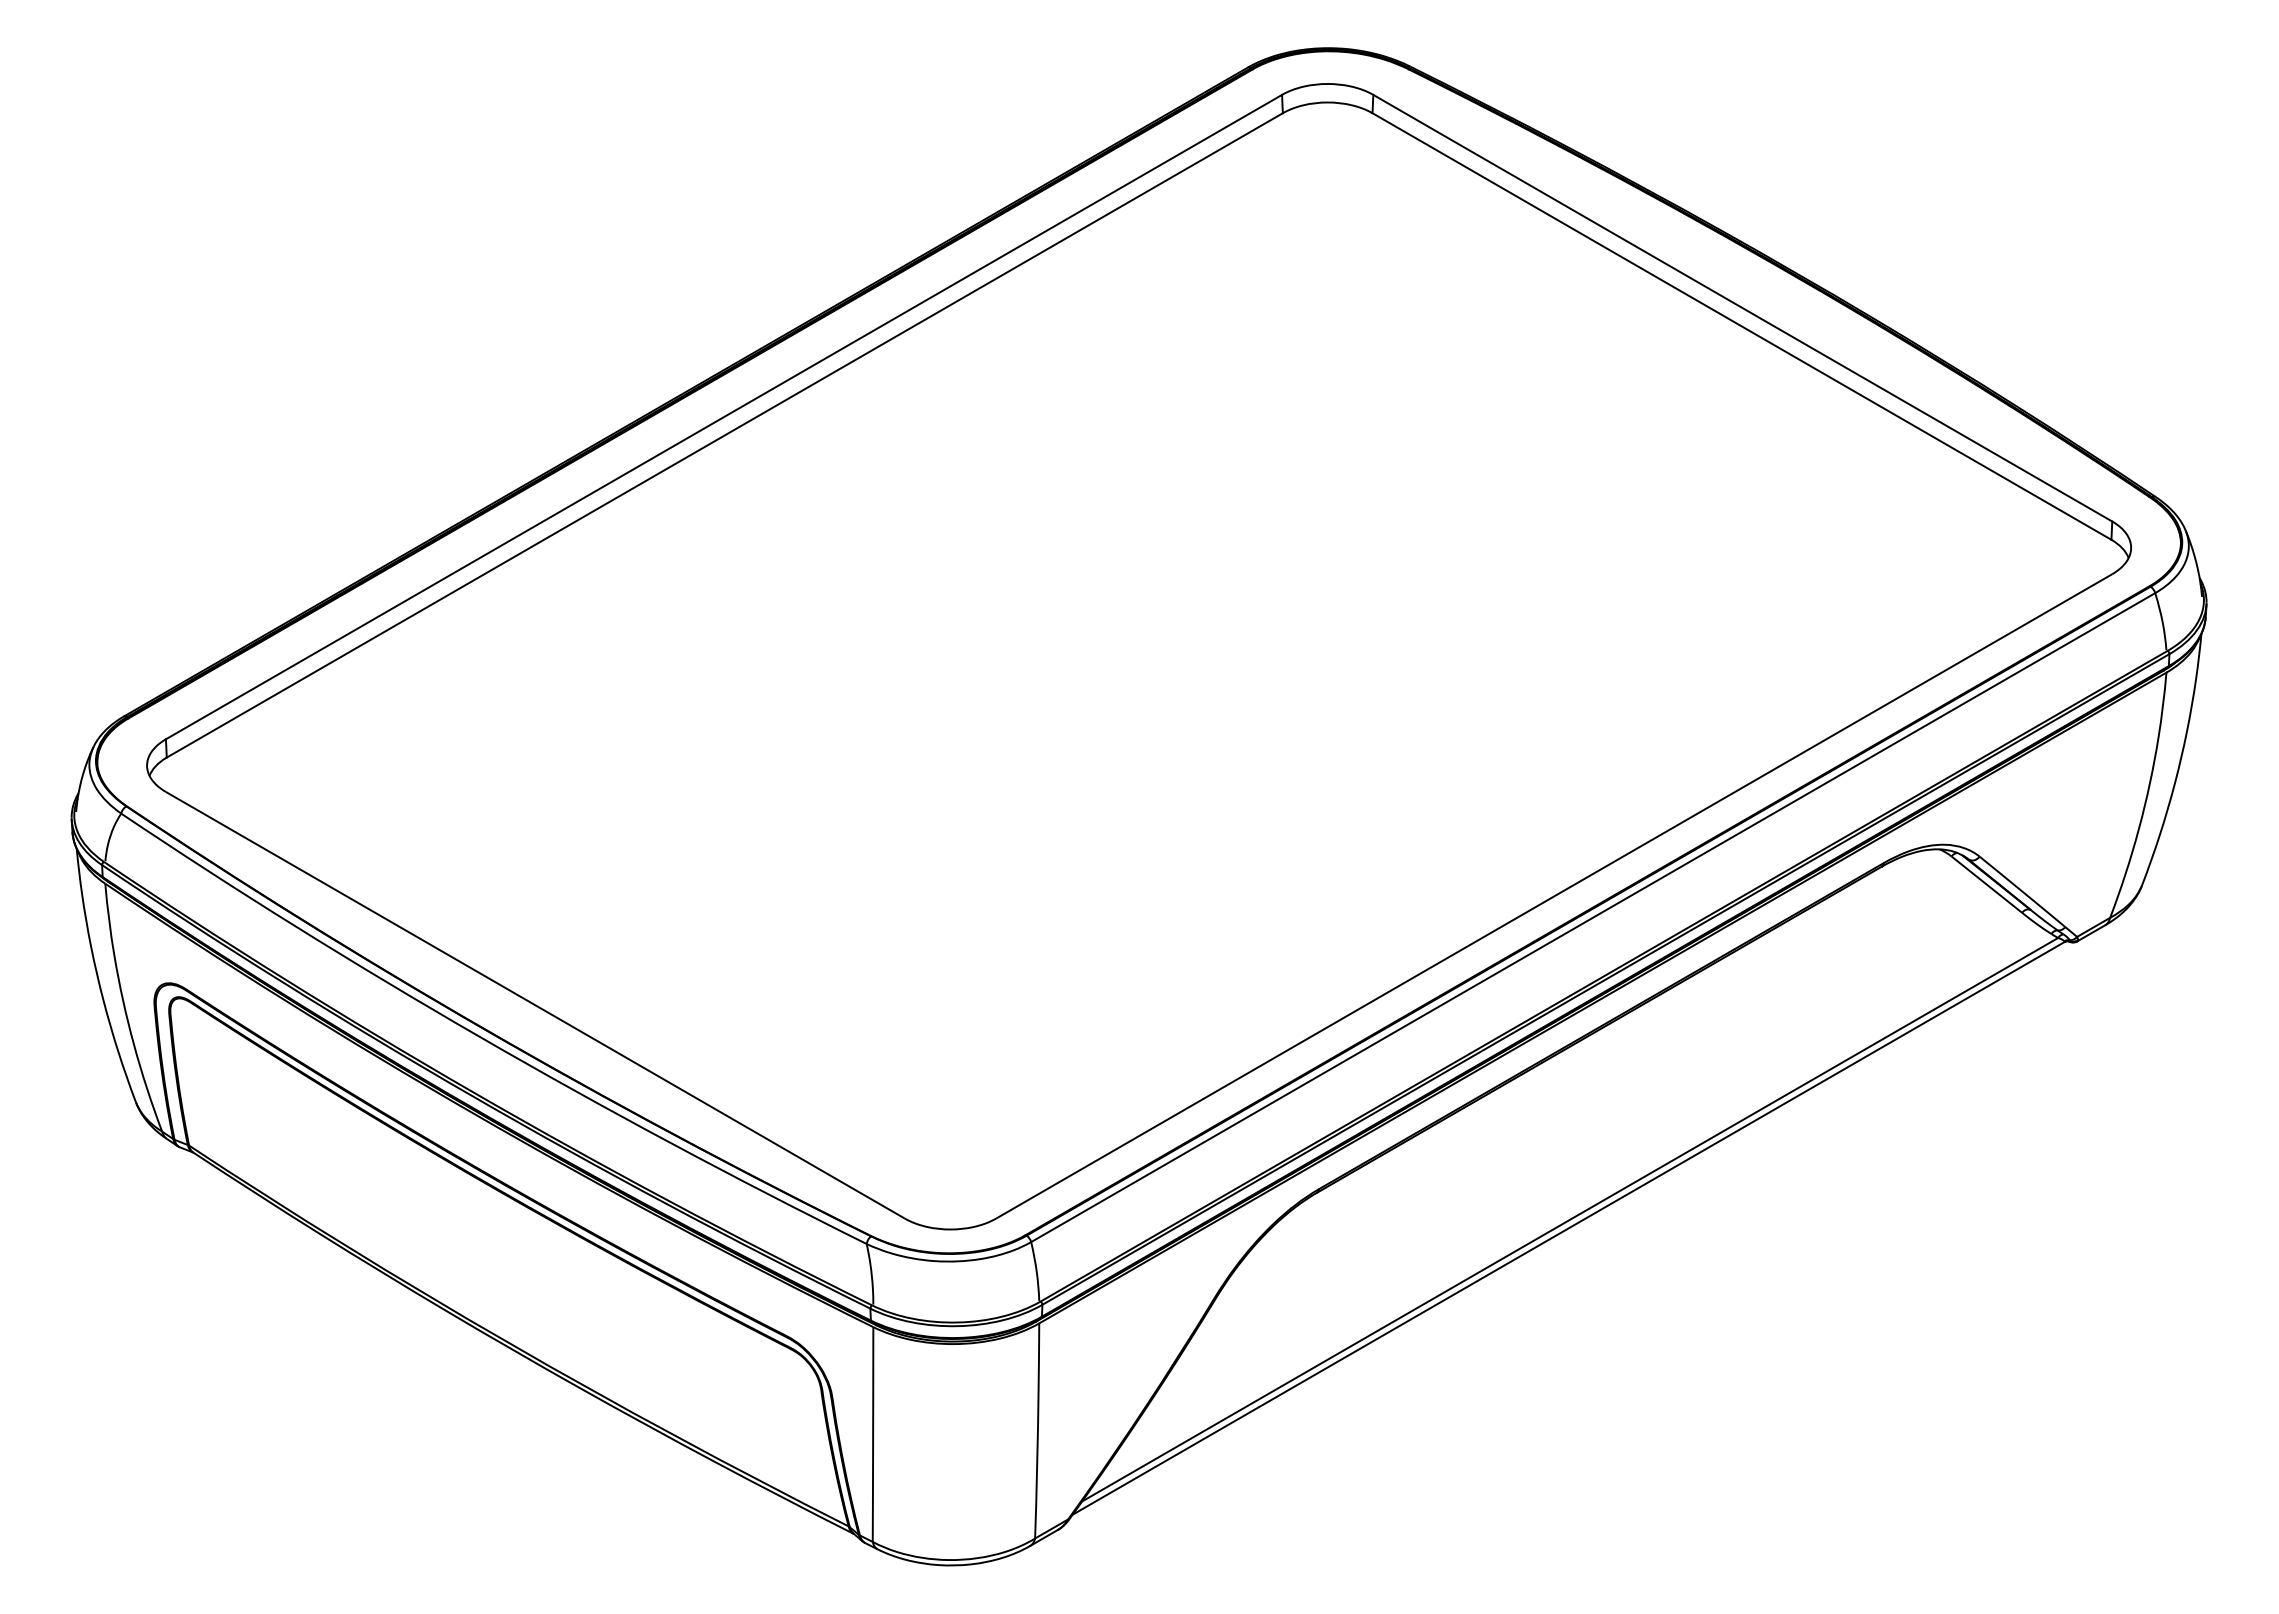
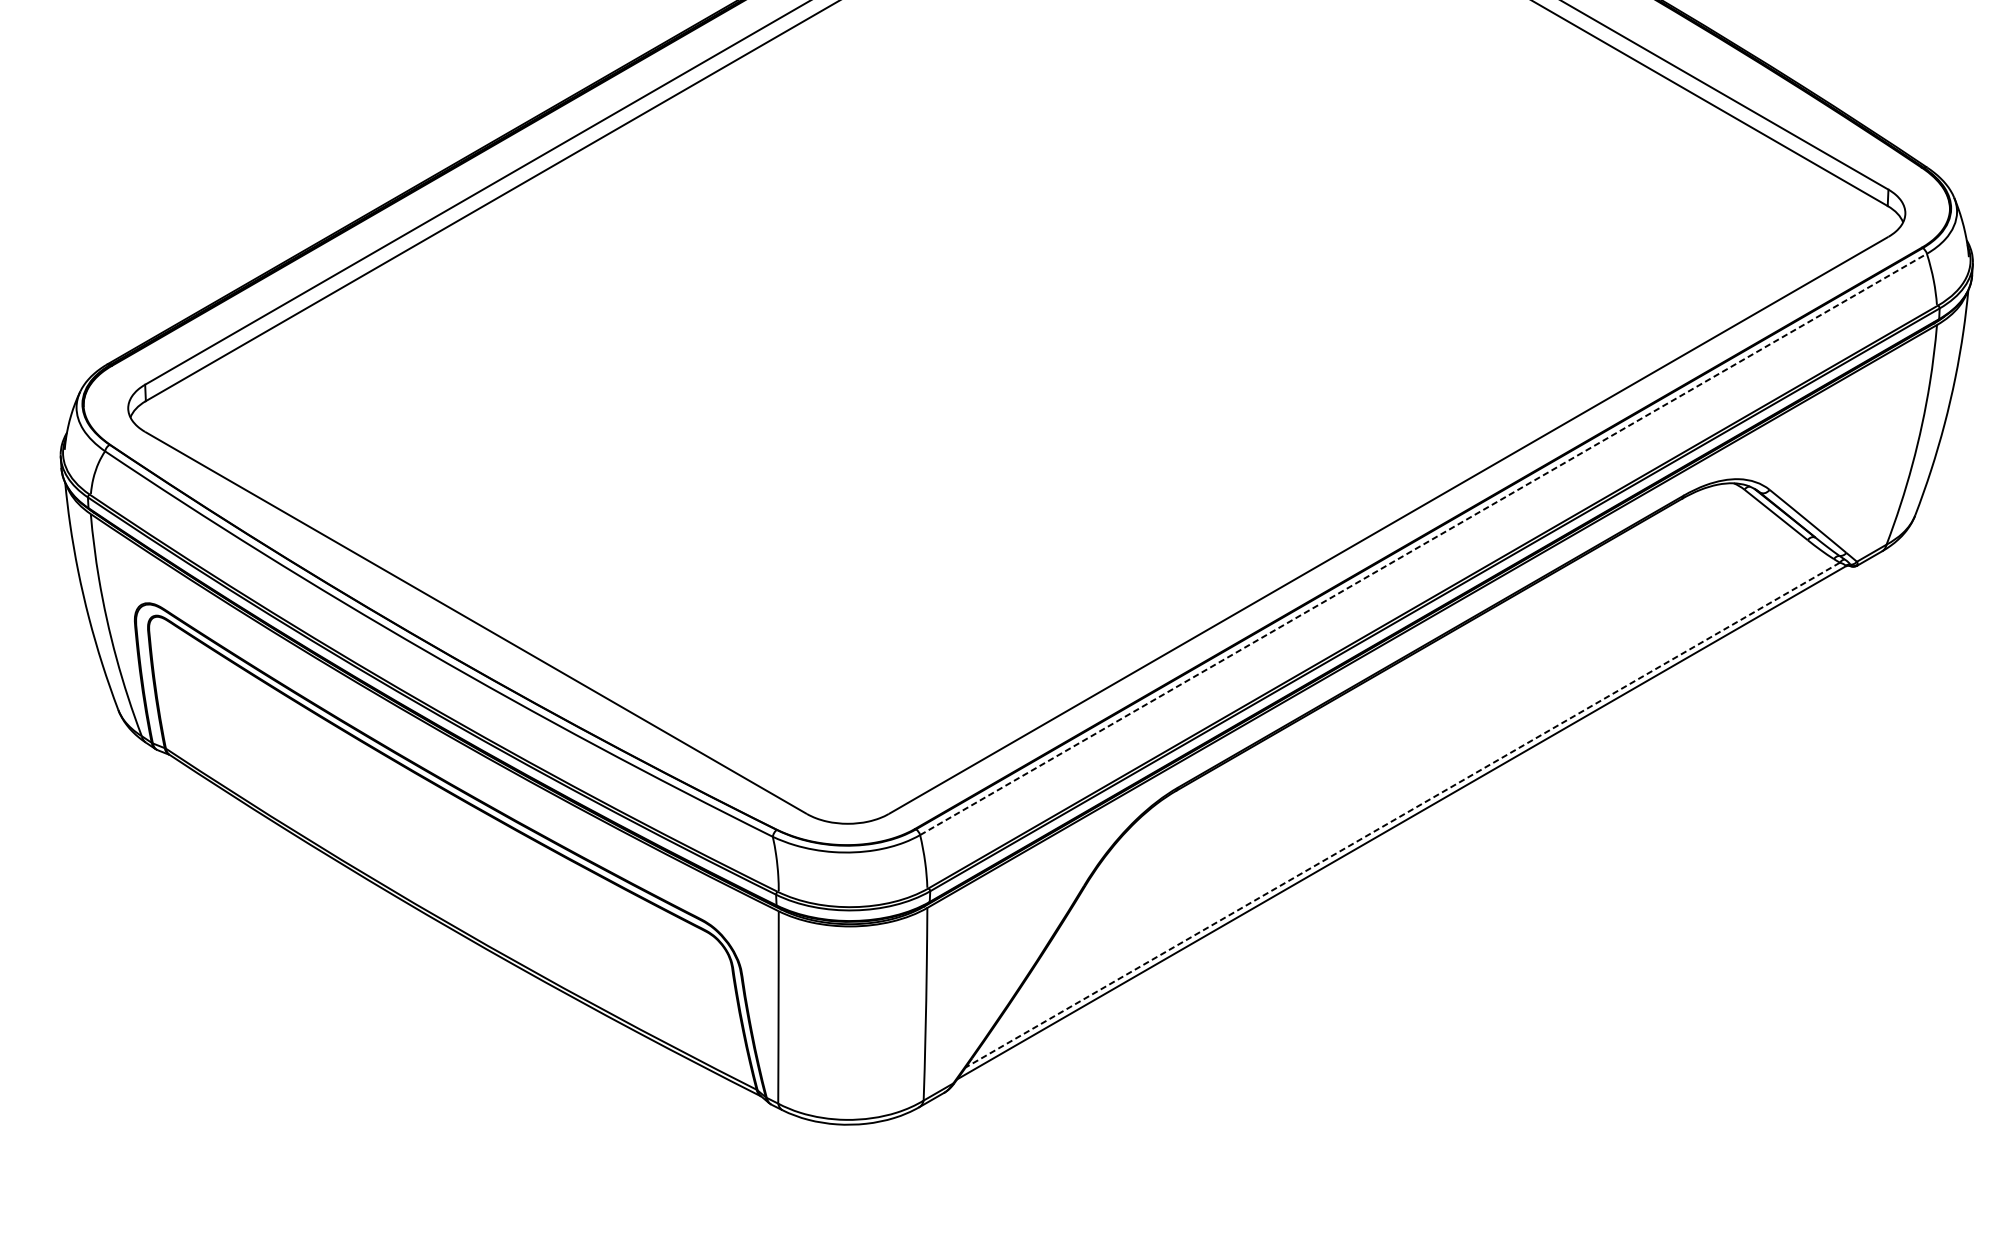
line: (1593, 917) -> (1423, 544), solid -> dashed
line: (1570, 1219) -> (1403, 814), solid -> dashed

